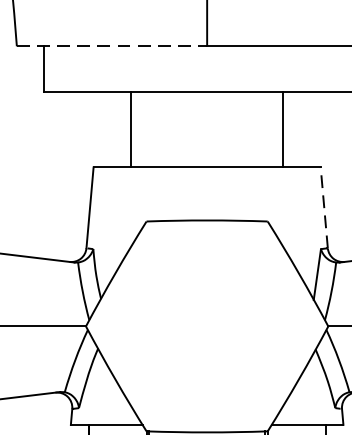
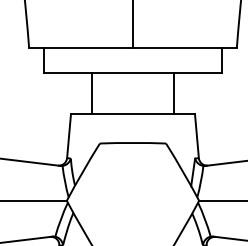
line: (112, 45) -> (81, 47), dashed -> solid
line: (323, 206) -> (196, 135), dashed -> solid

